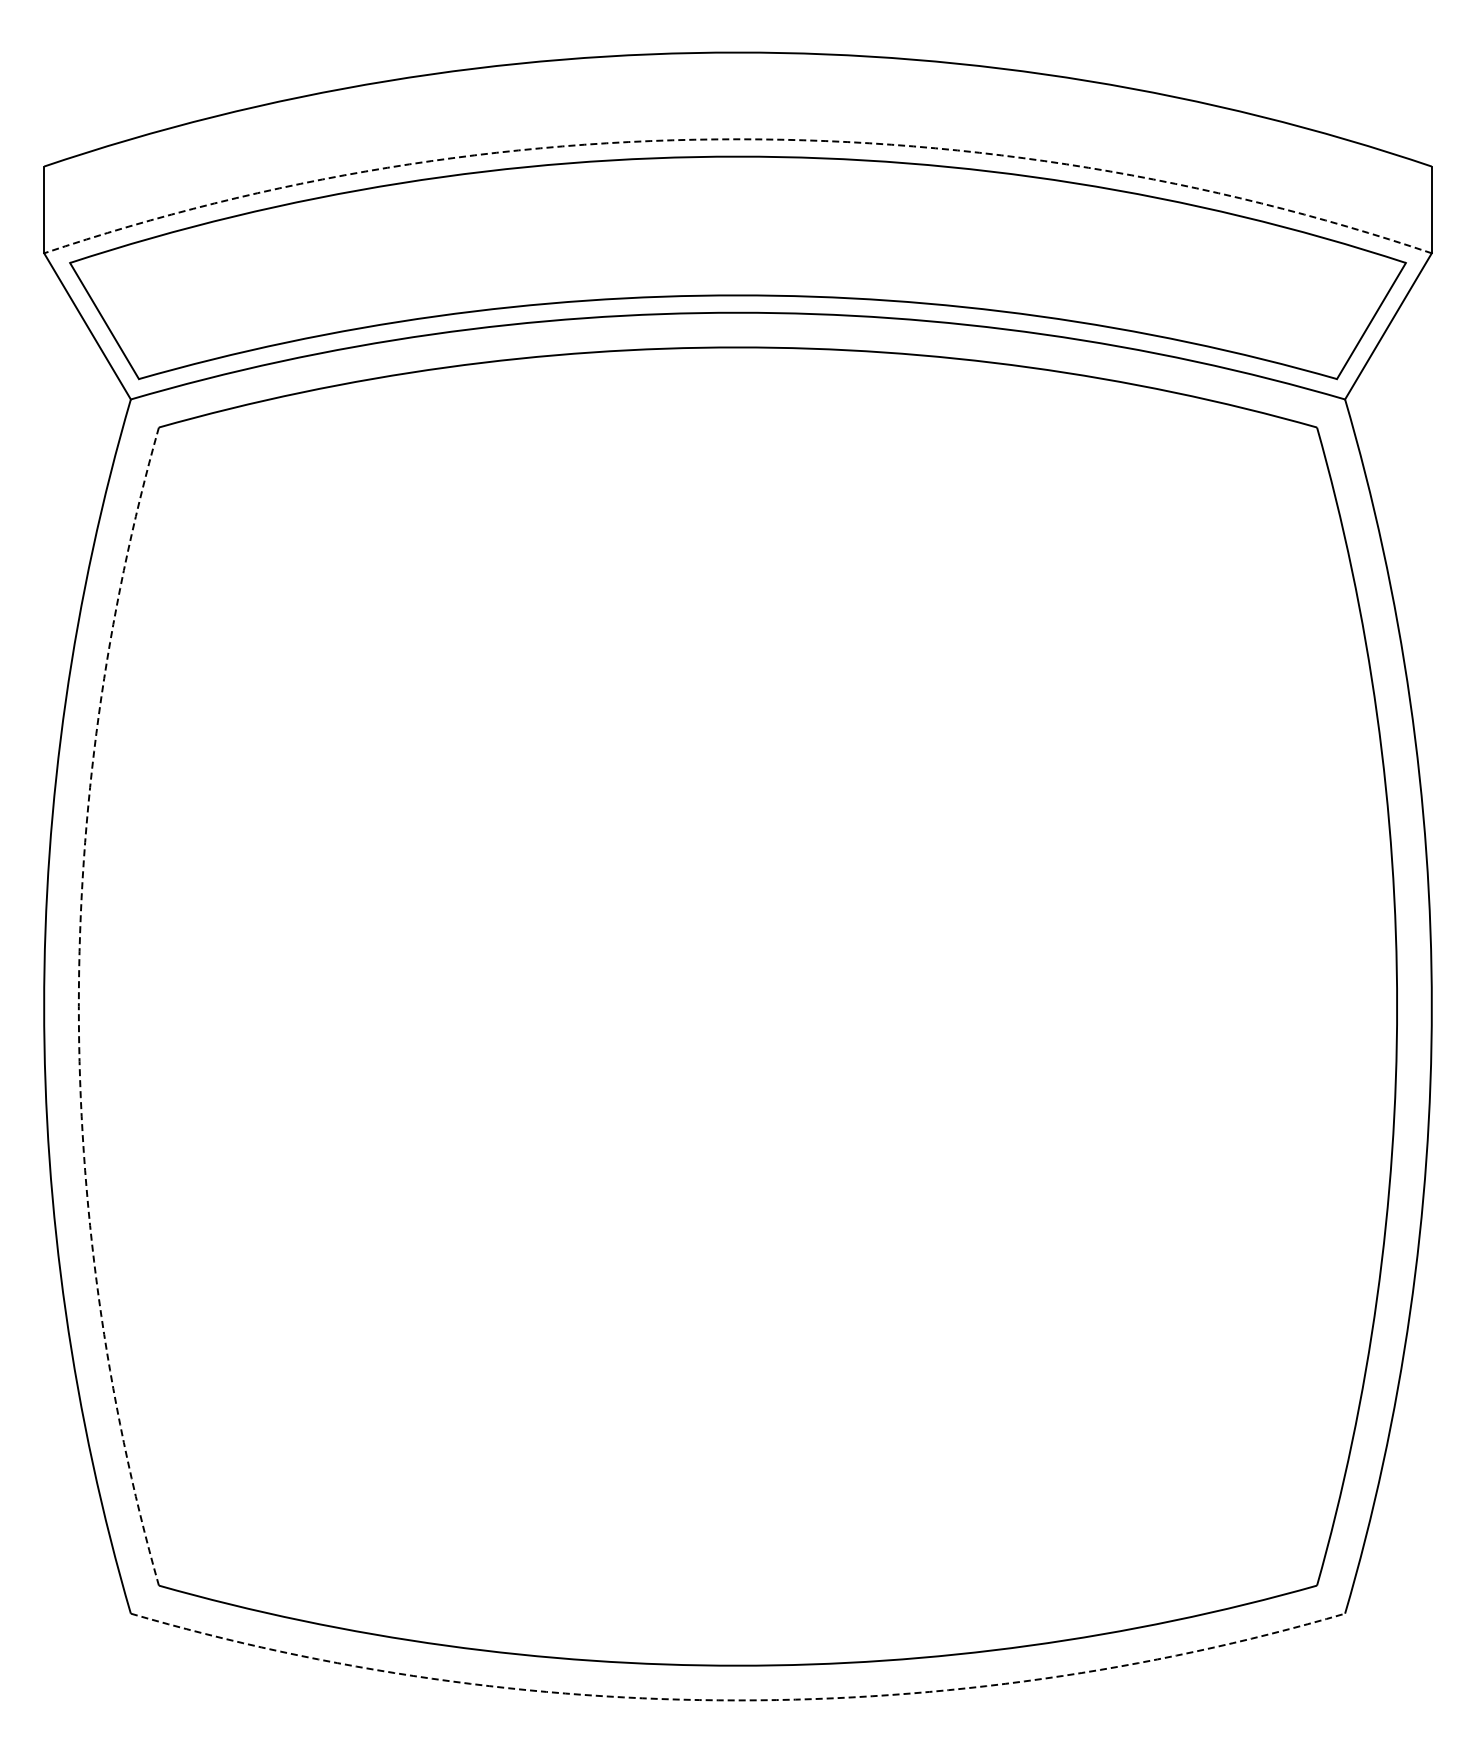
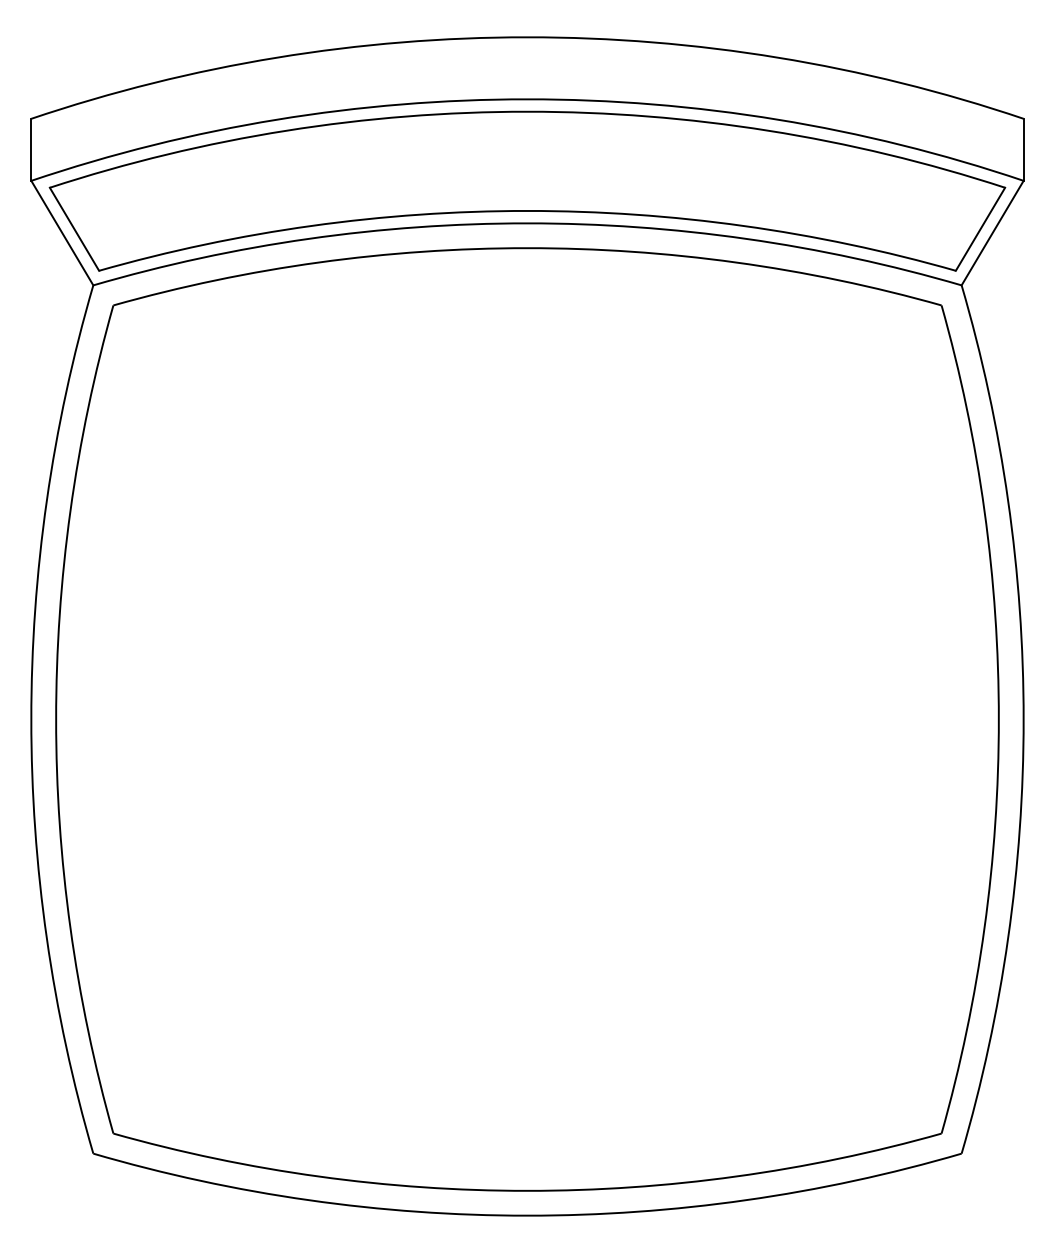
arc: (738, 139) -> (527, 99), dashed -> solid
arc: (78, 1006) -> (55, 719), dashed -> solid
arc: (738, 1700) -> (527, 1215), dashed -> solid

